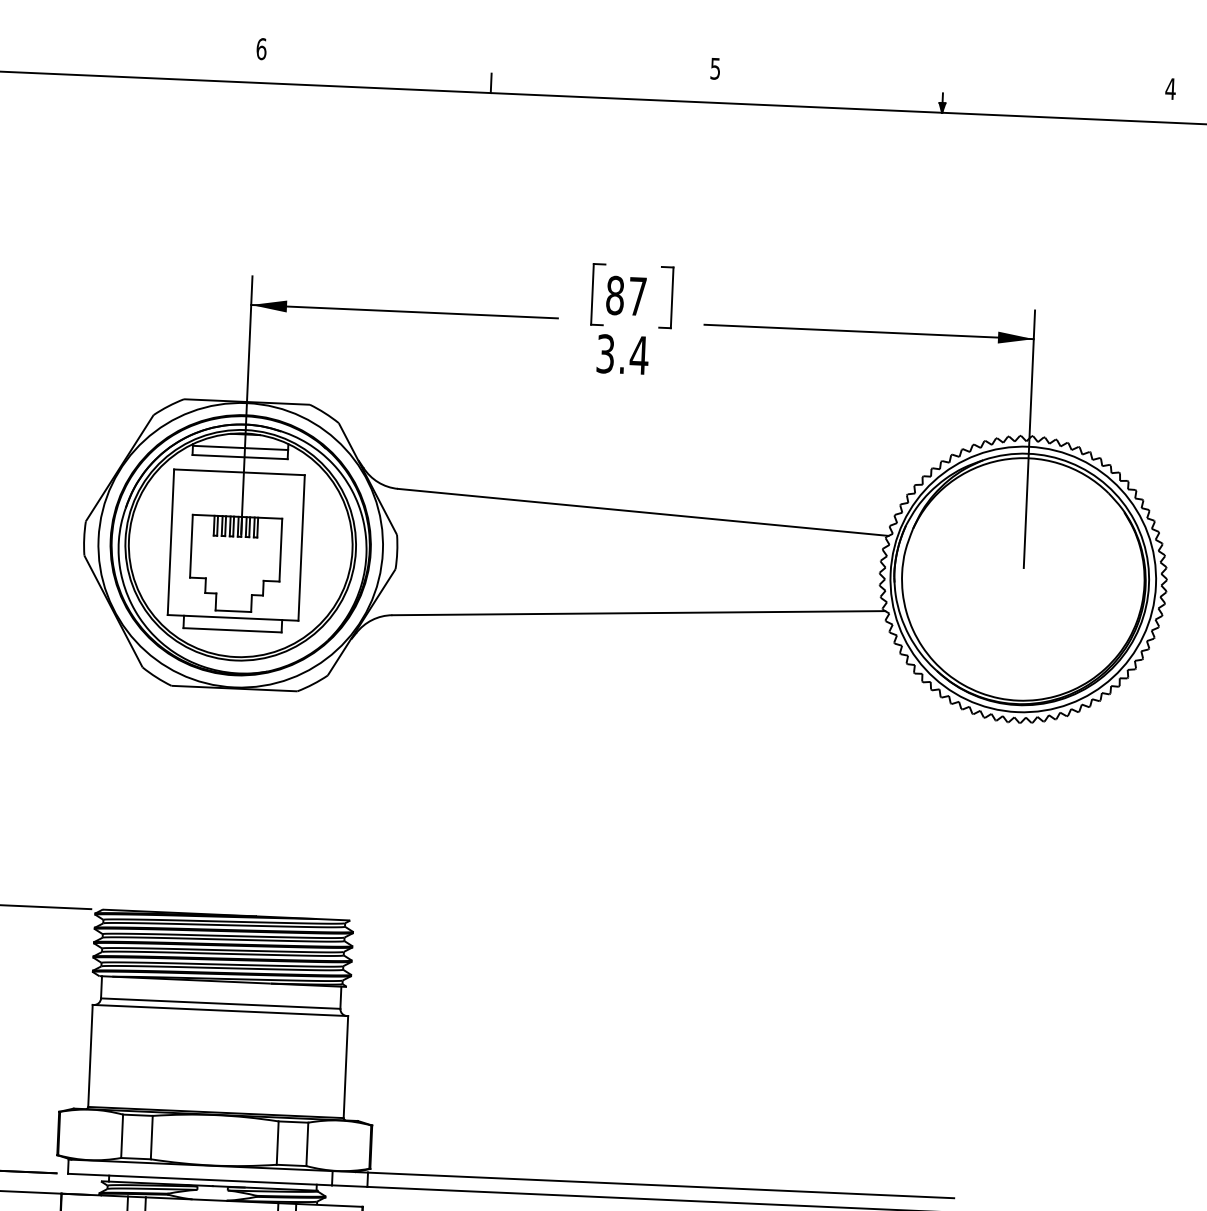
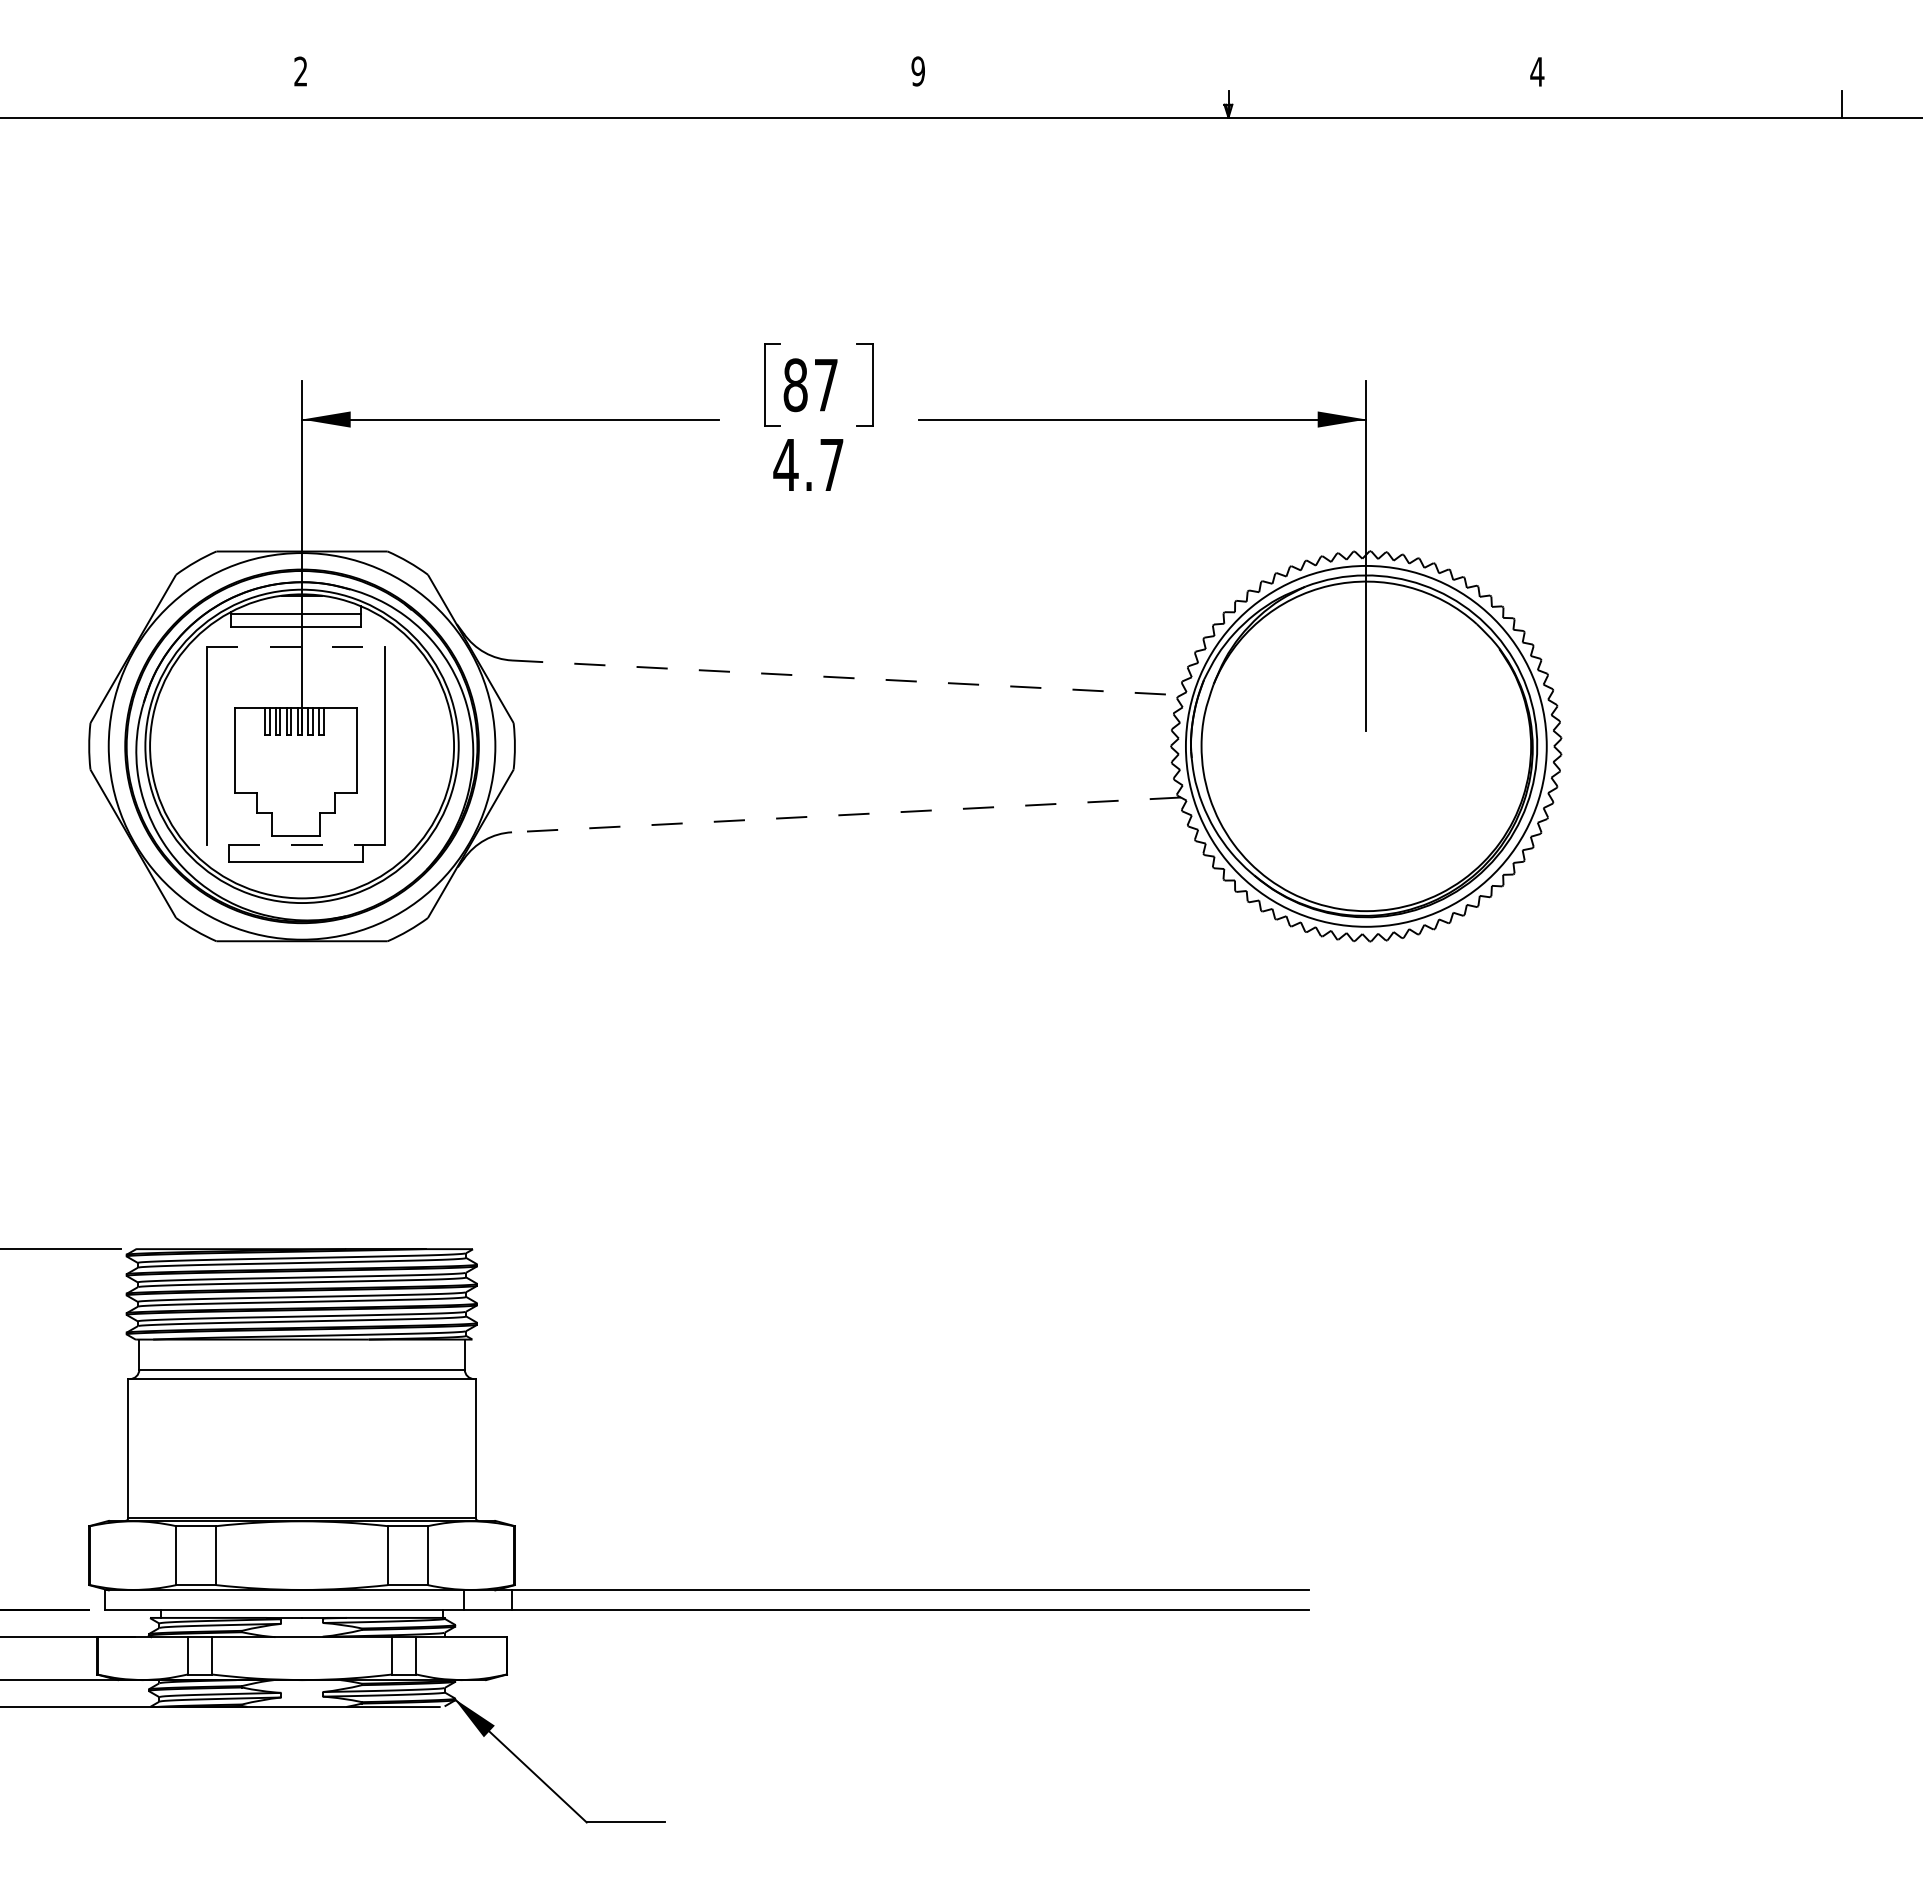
text: (261, 49) -> (300, 71), 6 -> 2
text: (714, 68) -> (917, 71), 5 -> 9
line: (491, 83) -> (614, 104), removed
text: (622, 354) -> (808, 464), 3.4 -> 4.7
line: (239, 472) -> (296, 647), solid -> dashed
line: (643, 512) -> (846, 677), solid -> dashed
line: (638, 612) -> (846, 814), solid -> dashed
line: (233, 618) -> (296, 845), solid -> dashed

